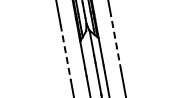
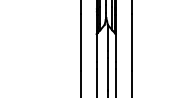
line: (115, 42) -> (131, 41), dashed -> solid
line: (65, 52) -> (80, 42), dashed -> solid

